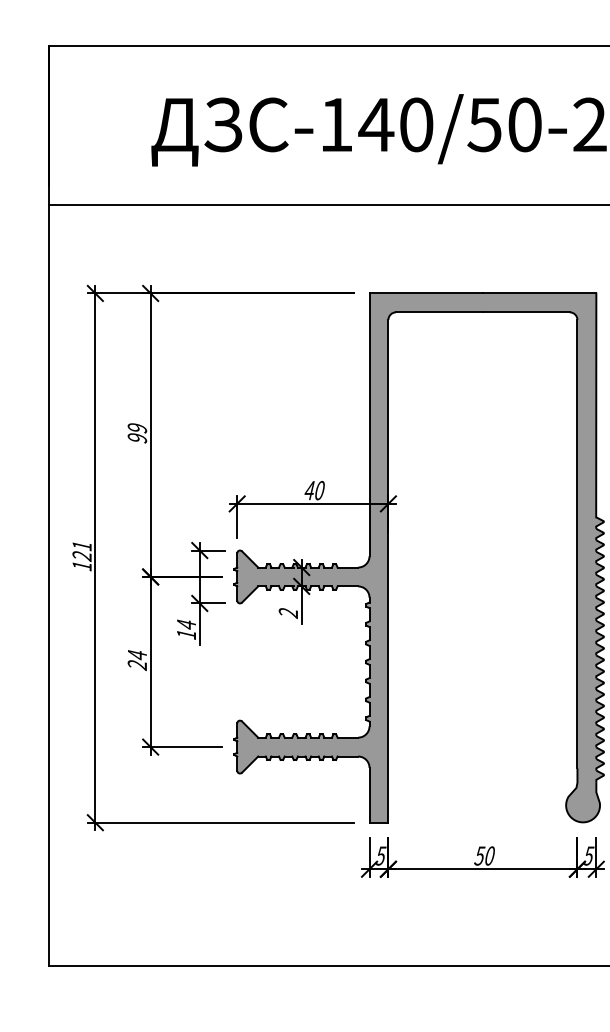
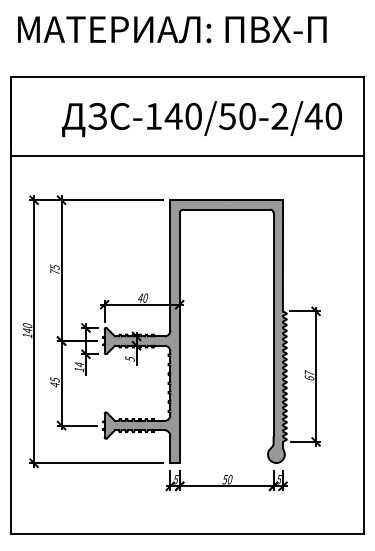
text: (136, 432) -> (54, 269), 99 -> 75
text: (82, 551) -> (27, 328), 121 -> 140
text: (287, 612) -> (129, 358), 2 -> 5
text: (136, 660) -> (54, 382), 24 -> 45

